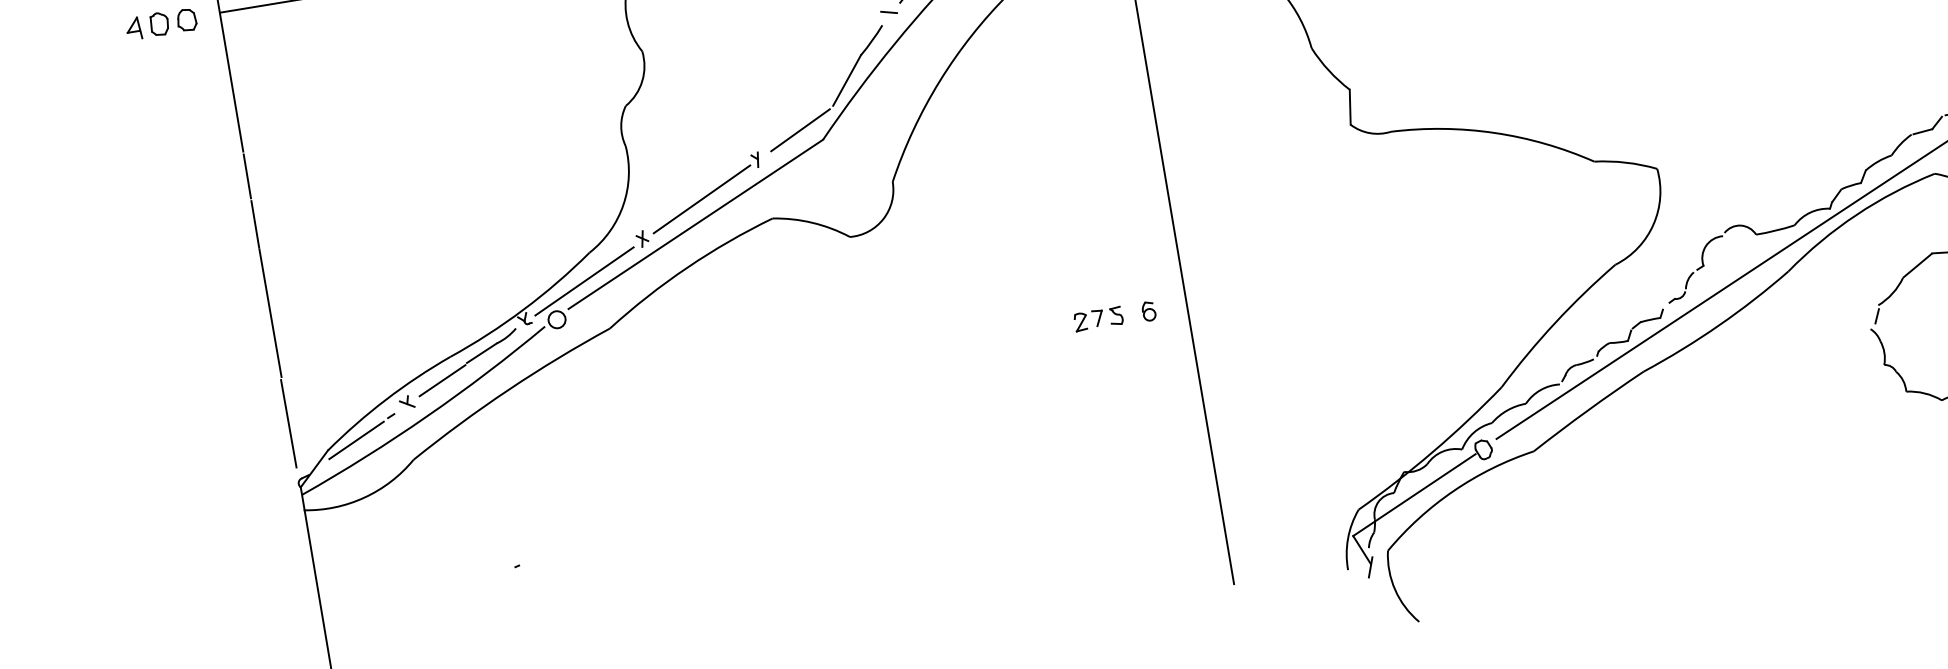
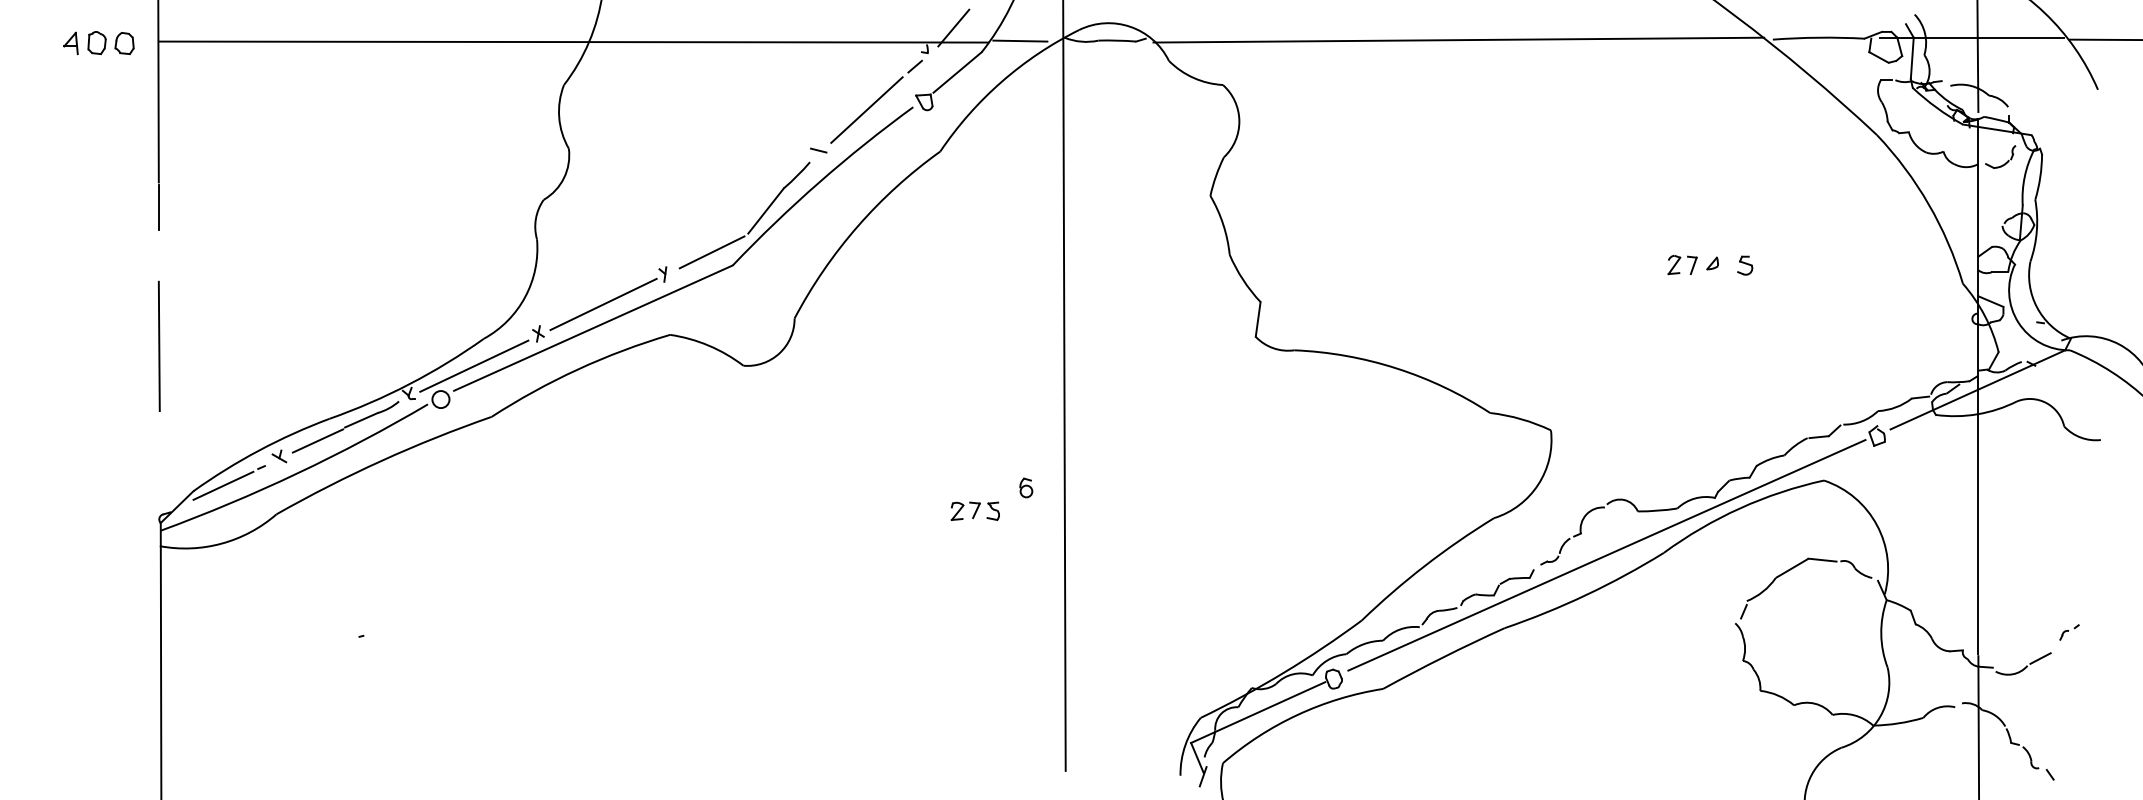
line: (254, 223) -> (158, 255), removed
part: (1097, 318) -> (974, 510), moved
line: (287, 423) -> (158, 457), removed

